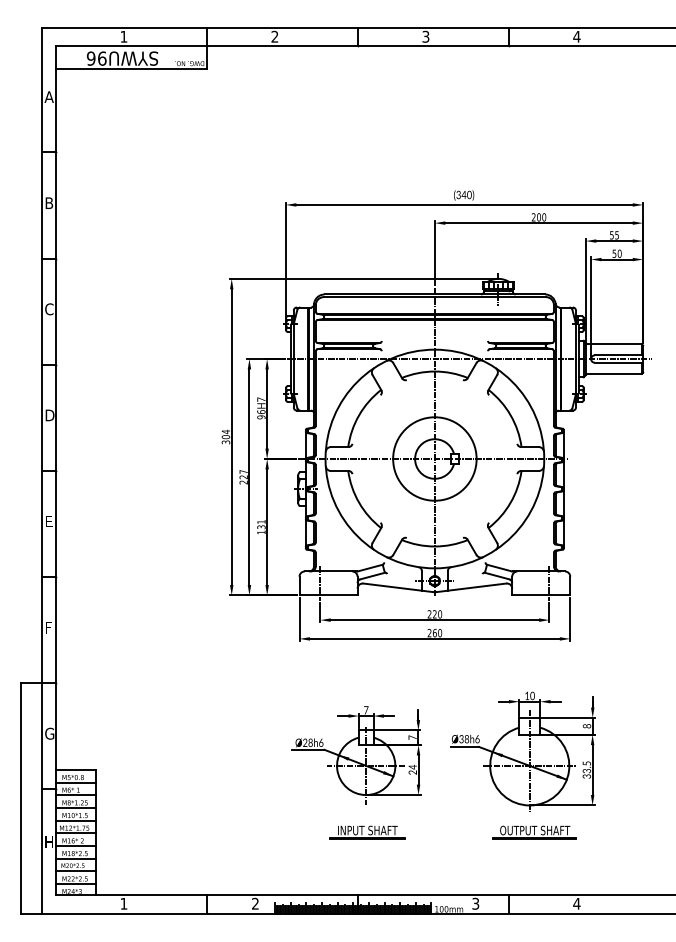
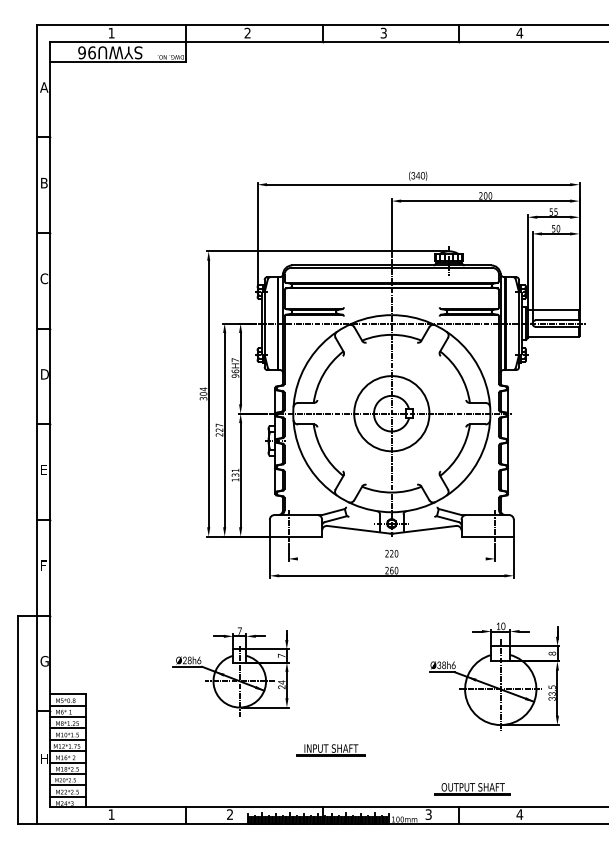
line: (434, 620) -> (391, 559), removed
part: (522, 751) -> (494, 676), moved
part: (356, 755) -> (231, 671), moved
part: (534, 832) -> (472, 789), moved

